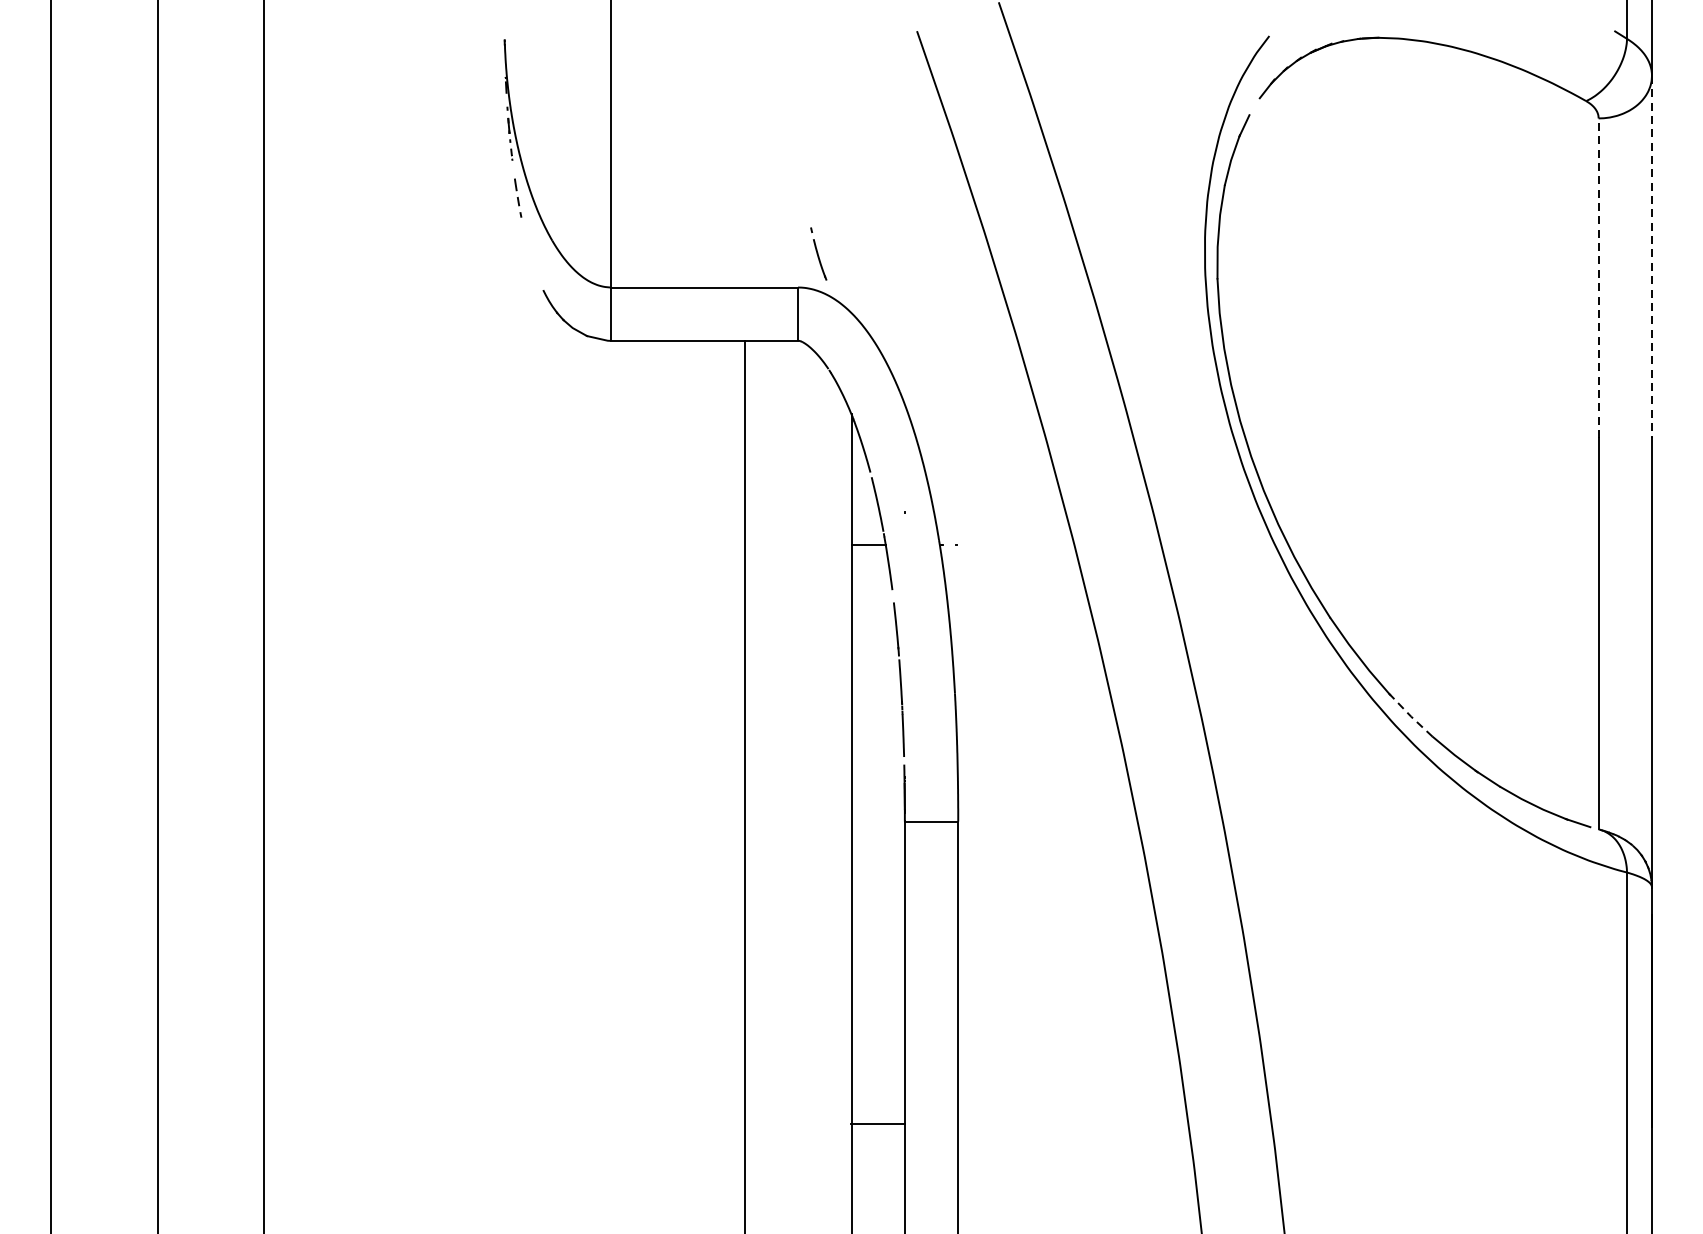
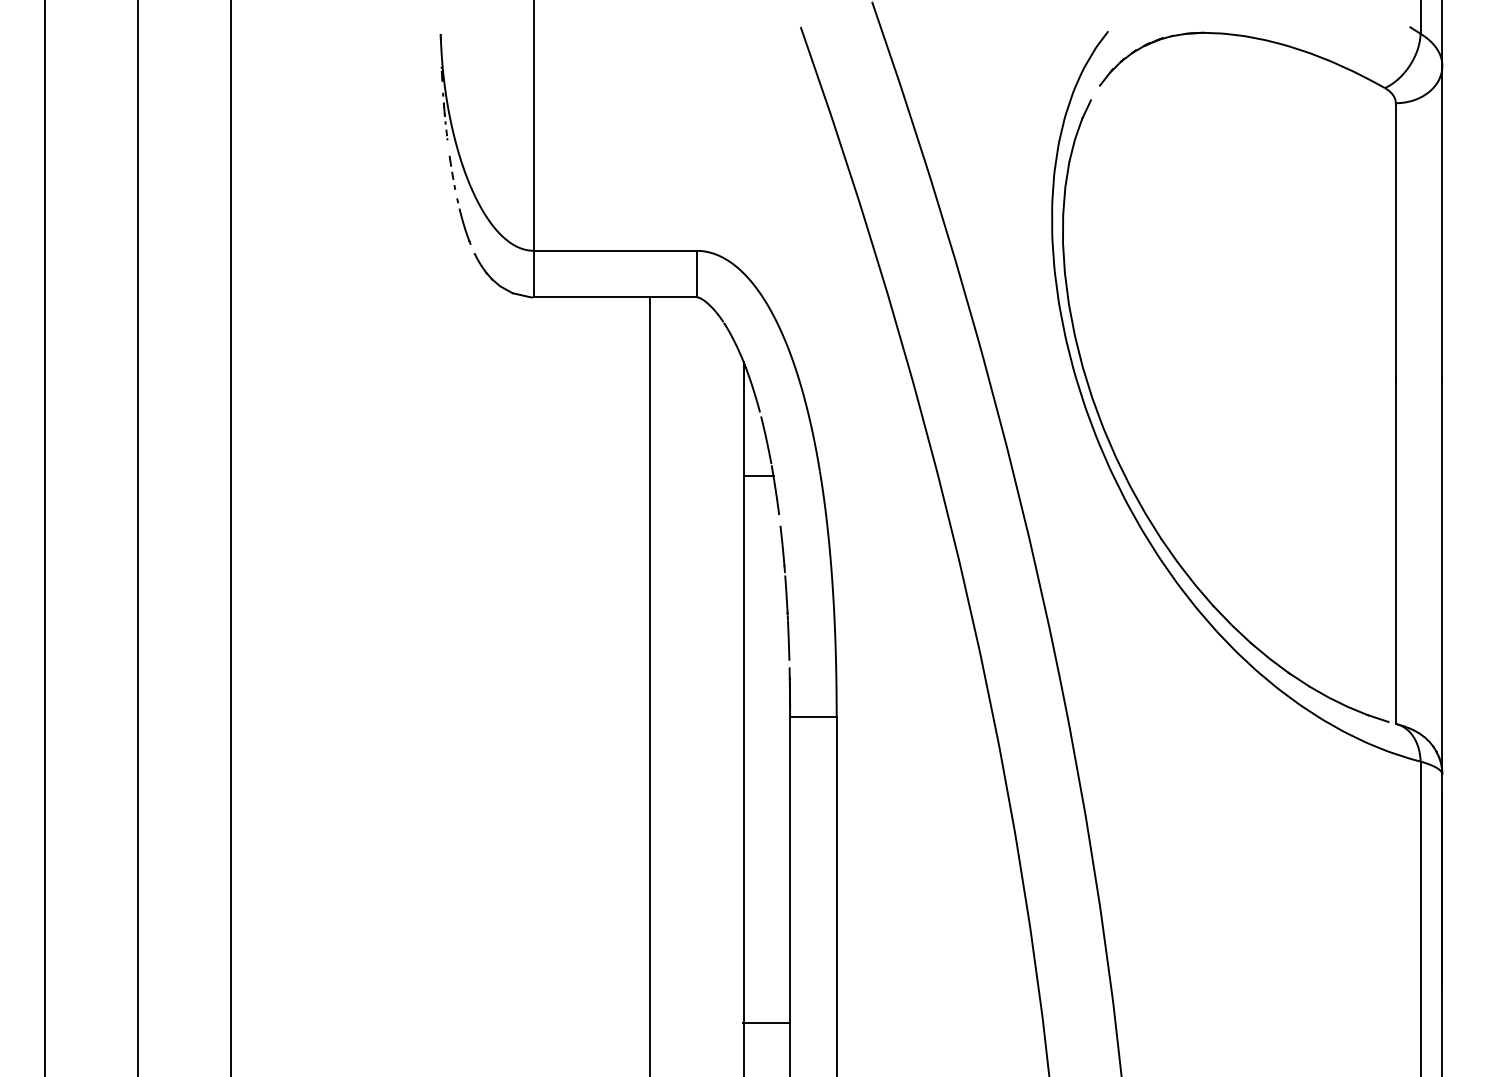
part: (818, 253) -> (463, 221), moved
line: (1652, 257) -> (1442, 224), dashed -> solid
line: (1598, 277) -> (1395, 242), dashed -> solid
line: (1411, 716) -> (1232, 625), dashed -> solid
line: (877, 1124) -> (766, 1023), moved

